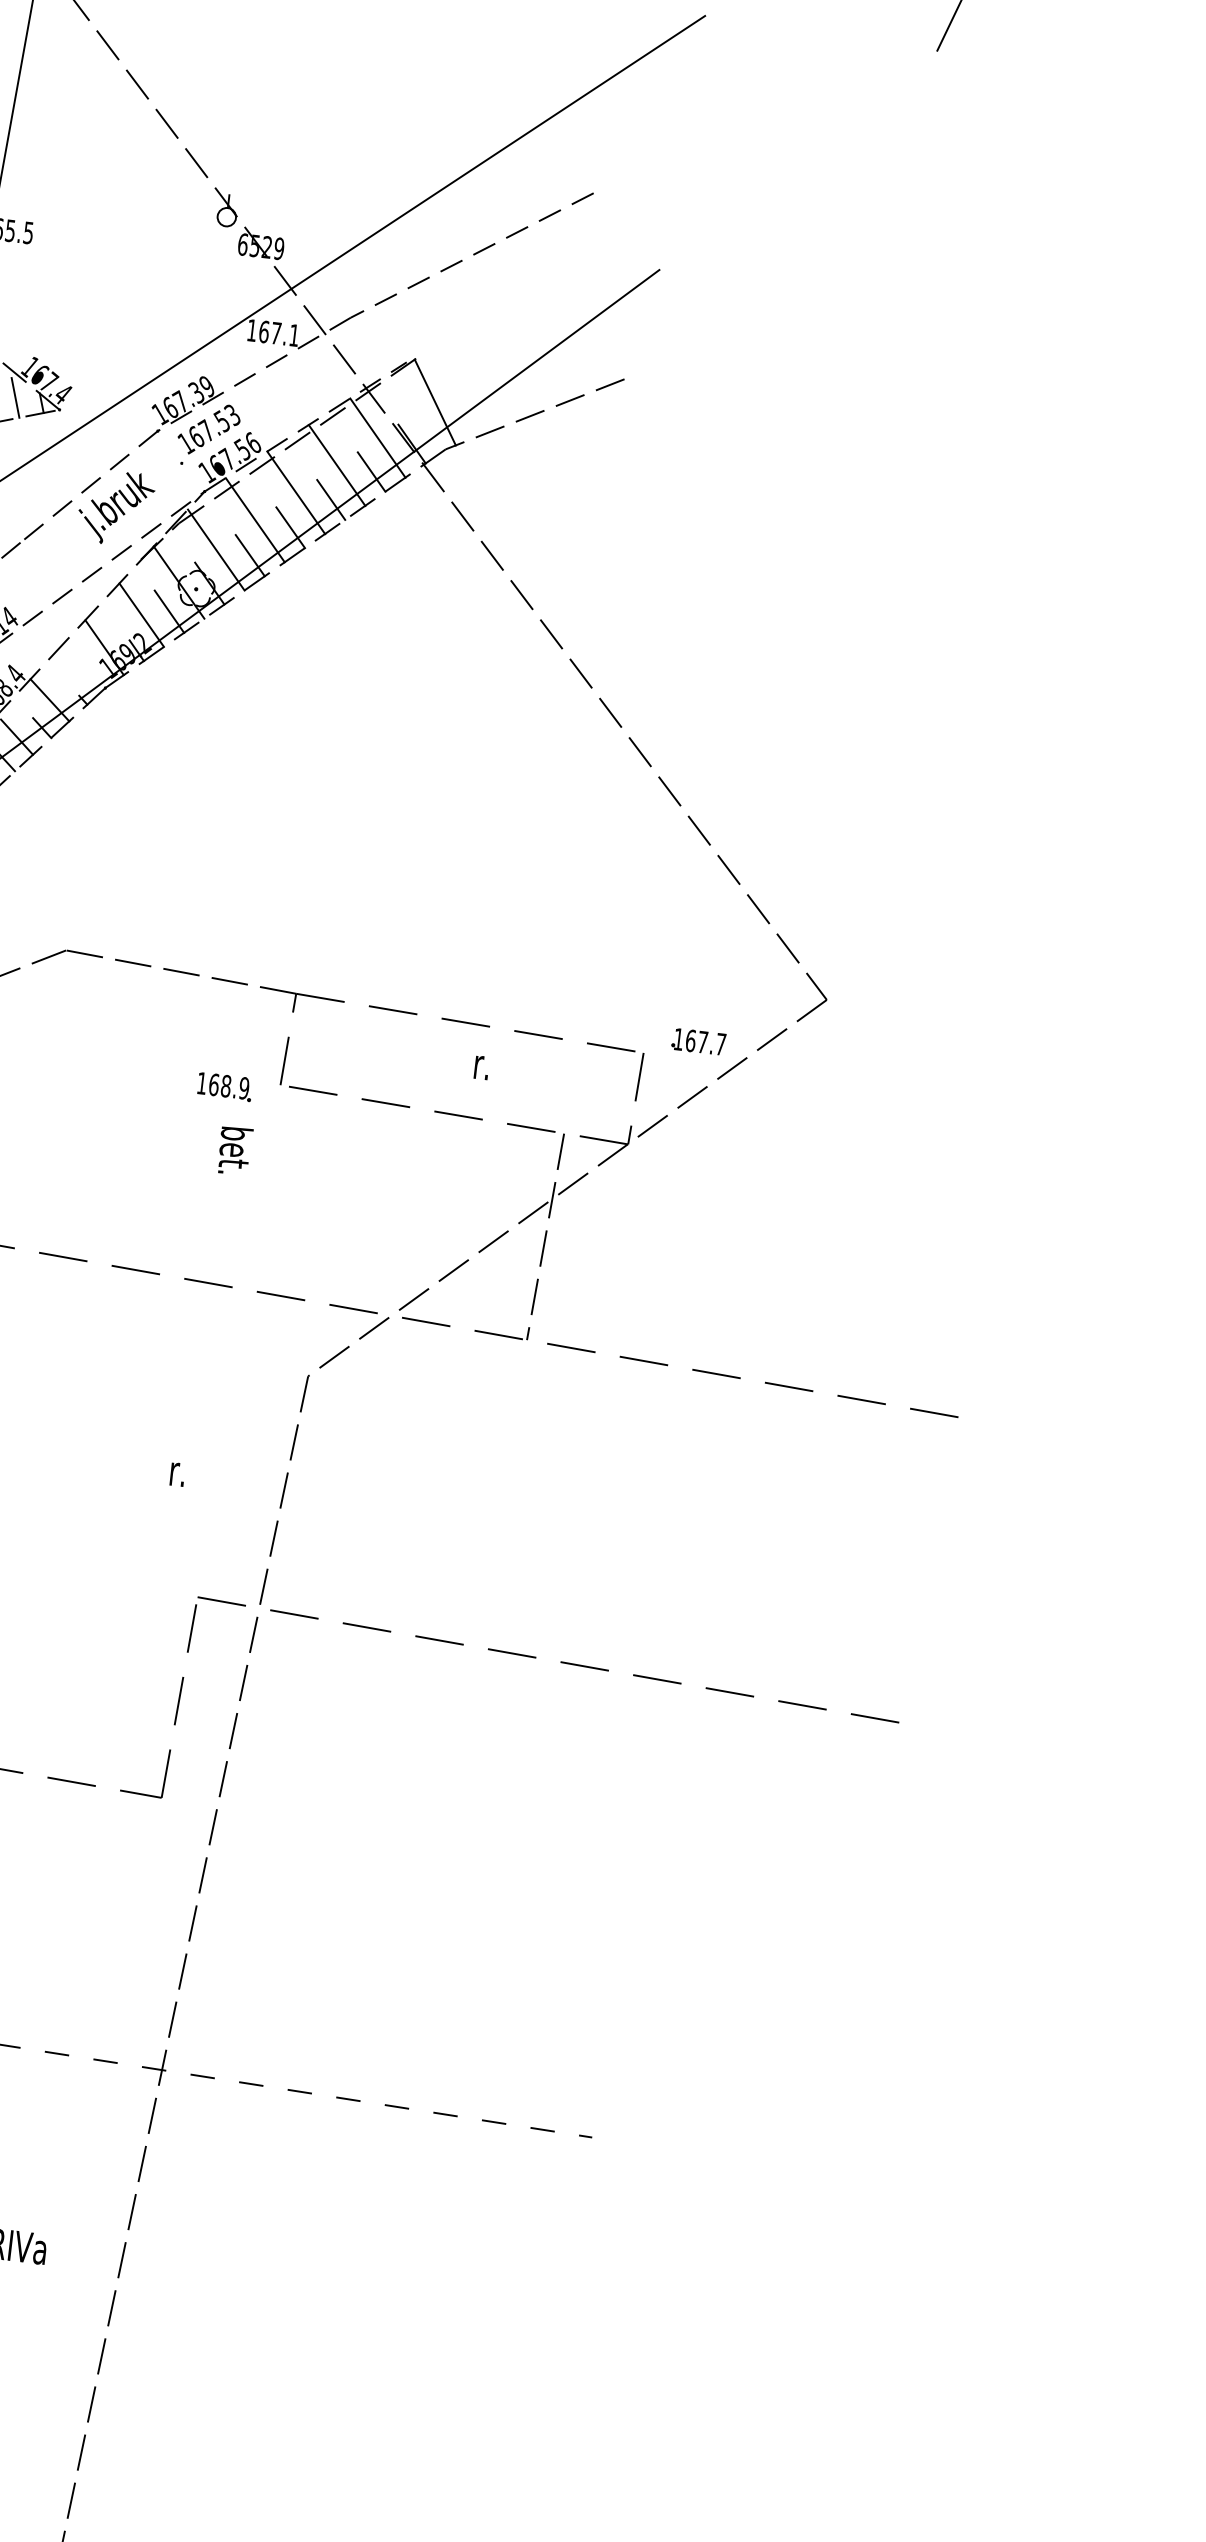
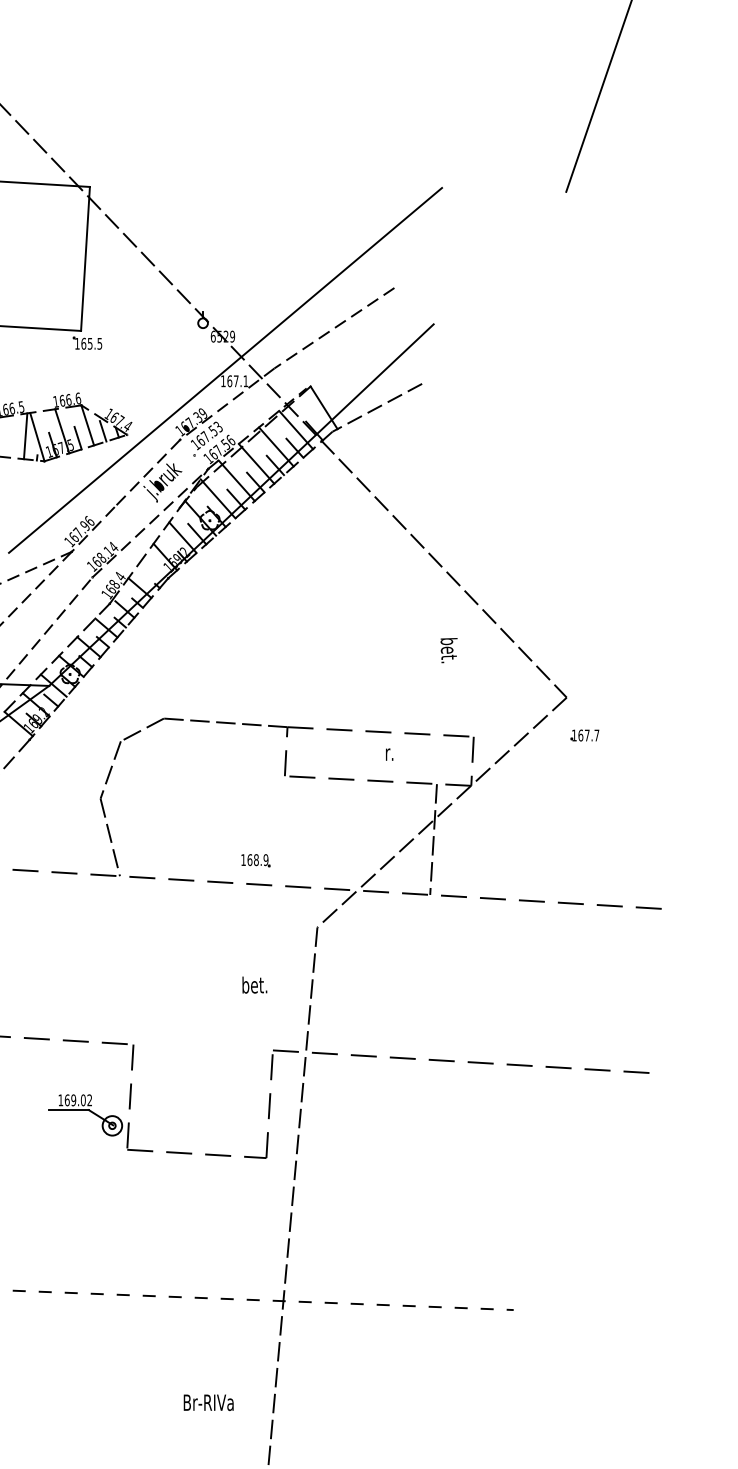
part: (697, 1041) -> (584, 735), moved
part: (224, 1086) -> (255, 860), moved
text: (234, 1150) -> (448, 650), moved
text: (177, 1469) -> (254, 984), r. -> bet.

